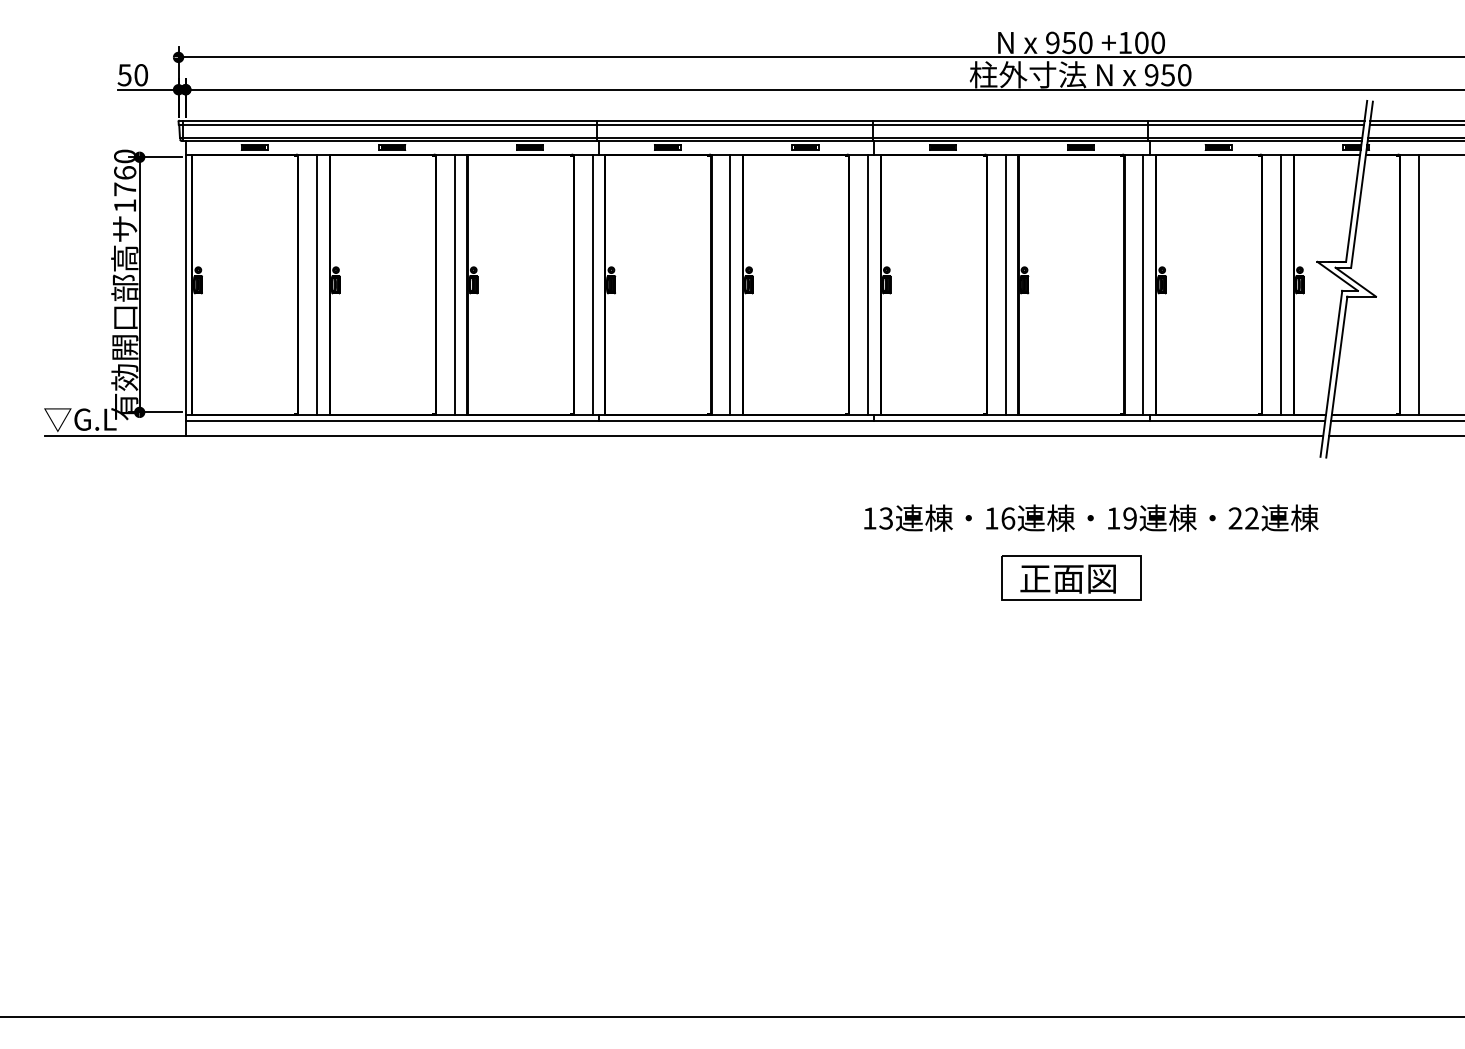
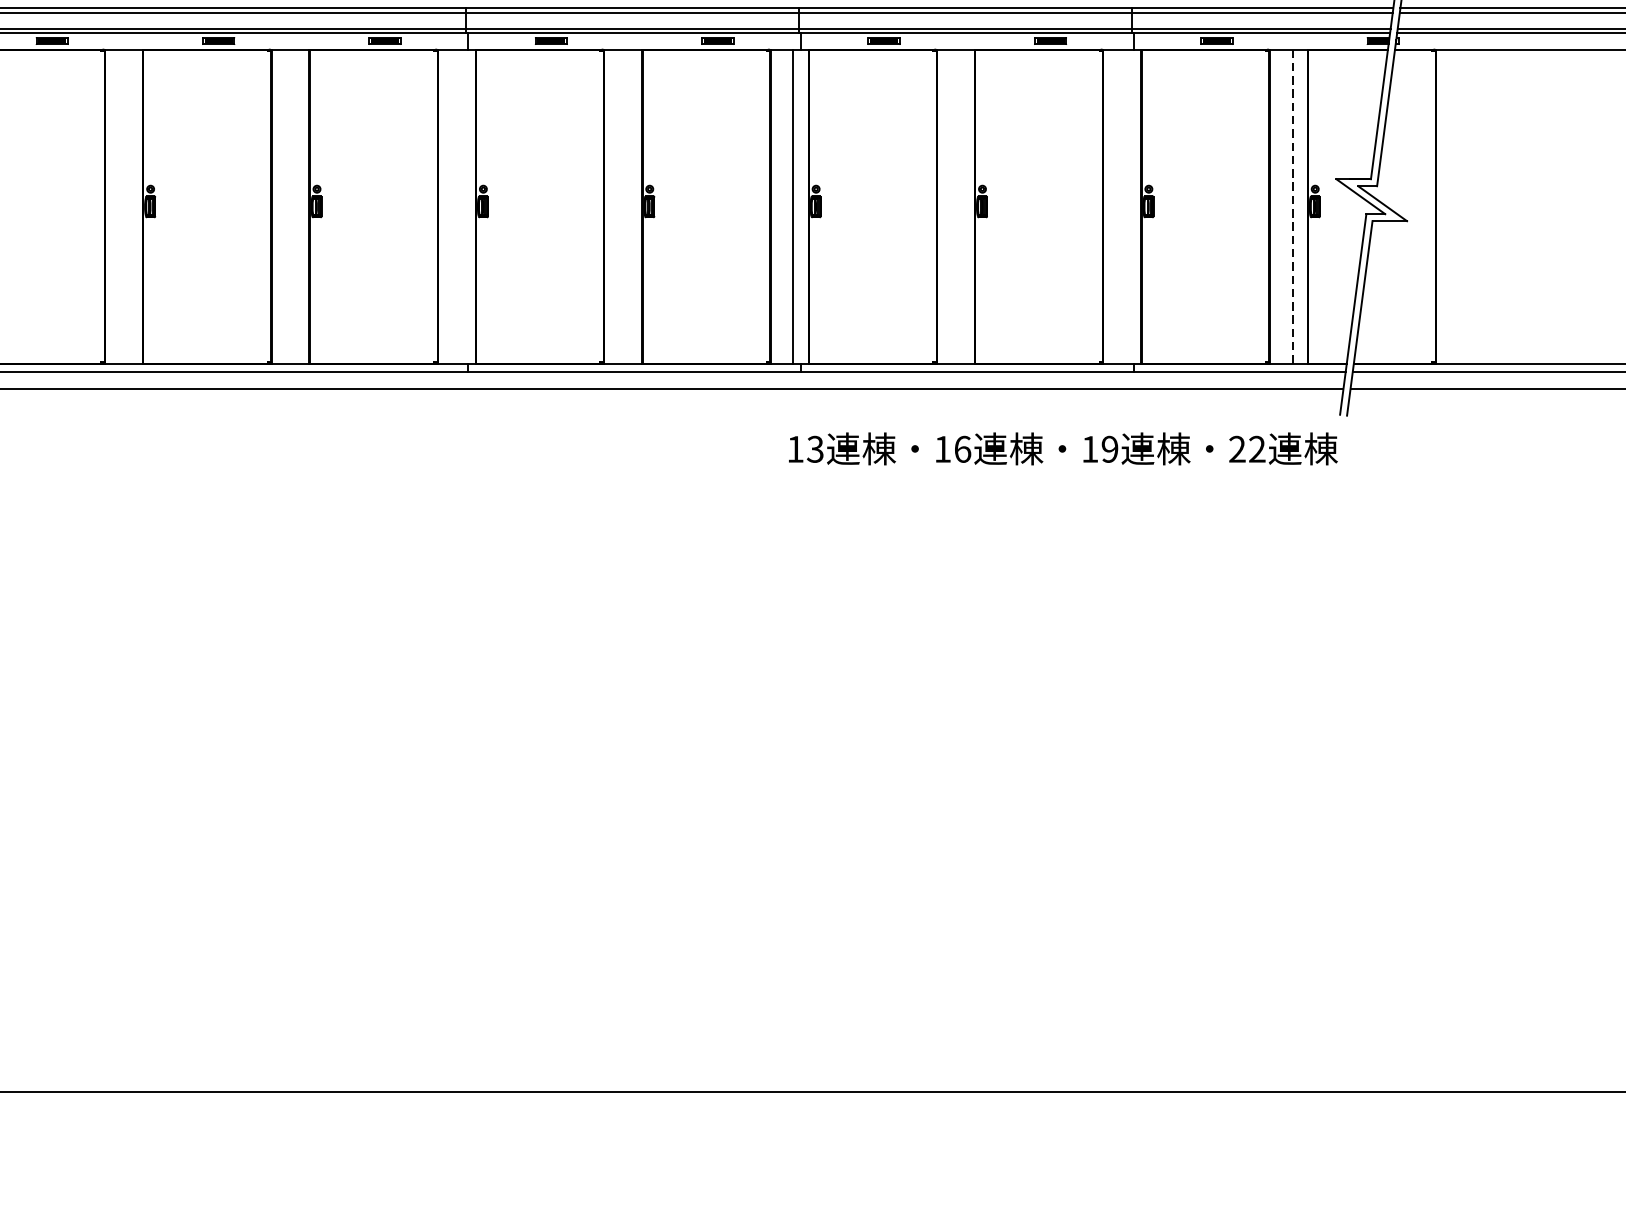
line: (317, 284) -> (128, 206), removed
line: (454, 284) -> (293, 206), removed
line: (592, 284) -> (460, 206), removed
line: (730, 284) -> (627, 206), removed
line: (1005, 284) -> (959, 206), removed
line: (1143, 284) -> (1126, 206), removed
line: (1418, 284) -> (1458, 206), removed
line: (1281, 285) -> (1292, 207), solid -> dashed
text: (1091, 517) -> (1063, 448), moved
part: (1071, 577) -> (1039, 560), removed

